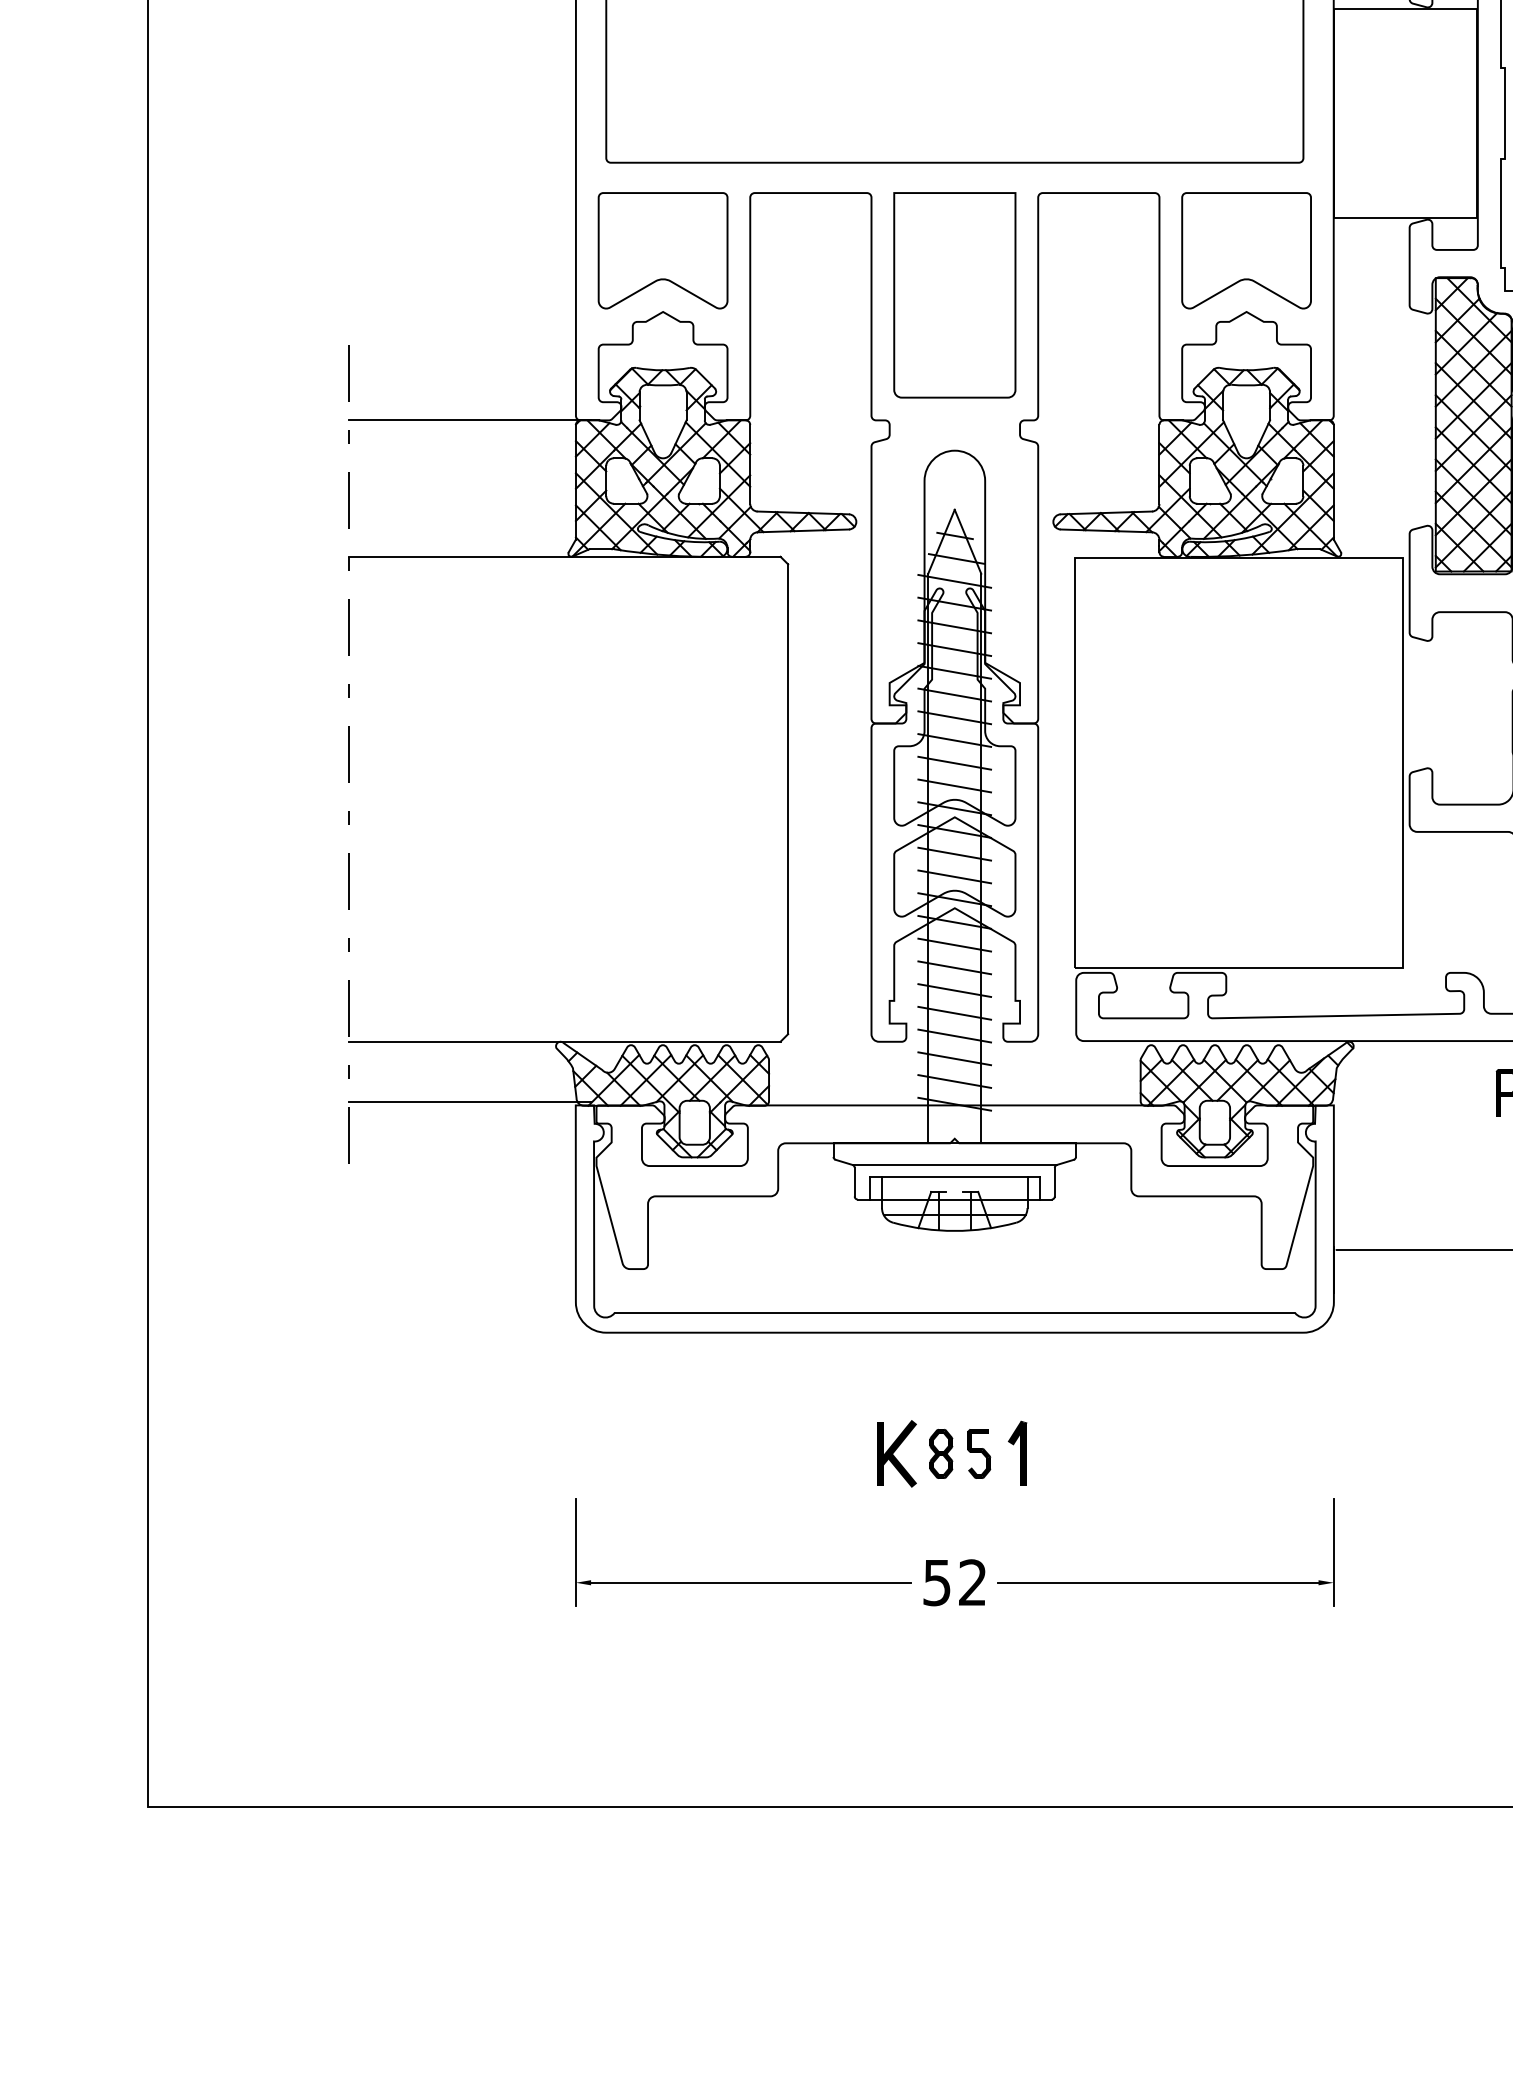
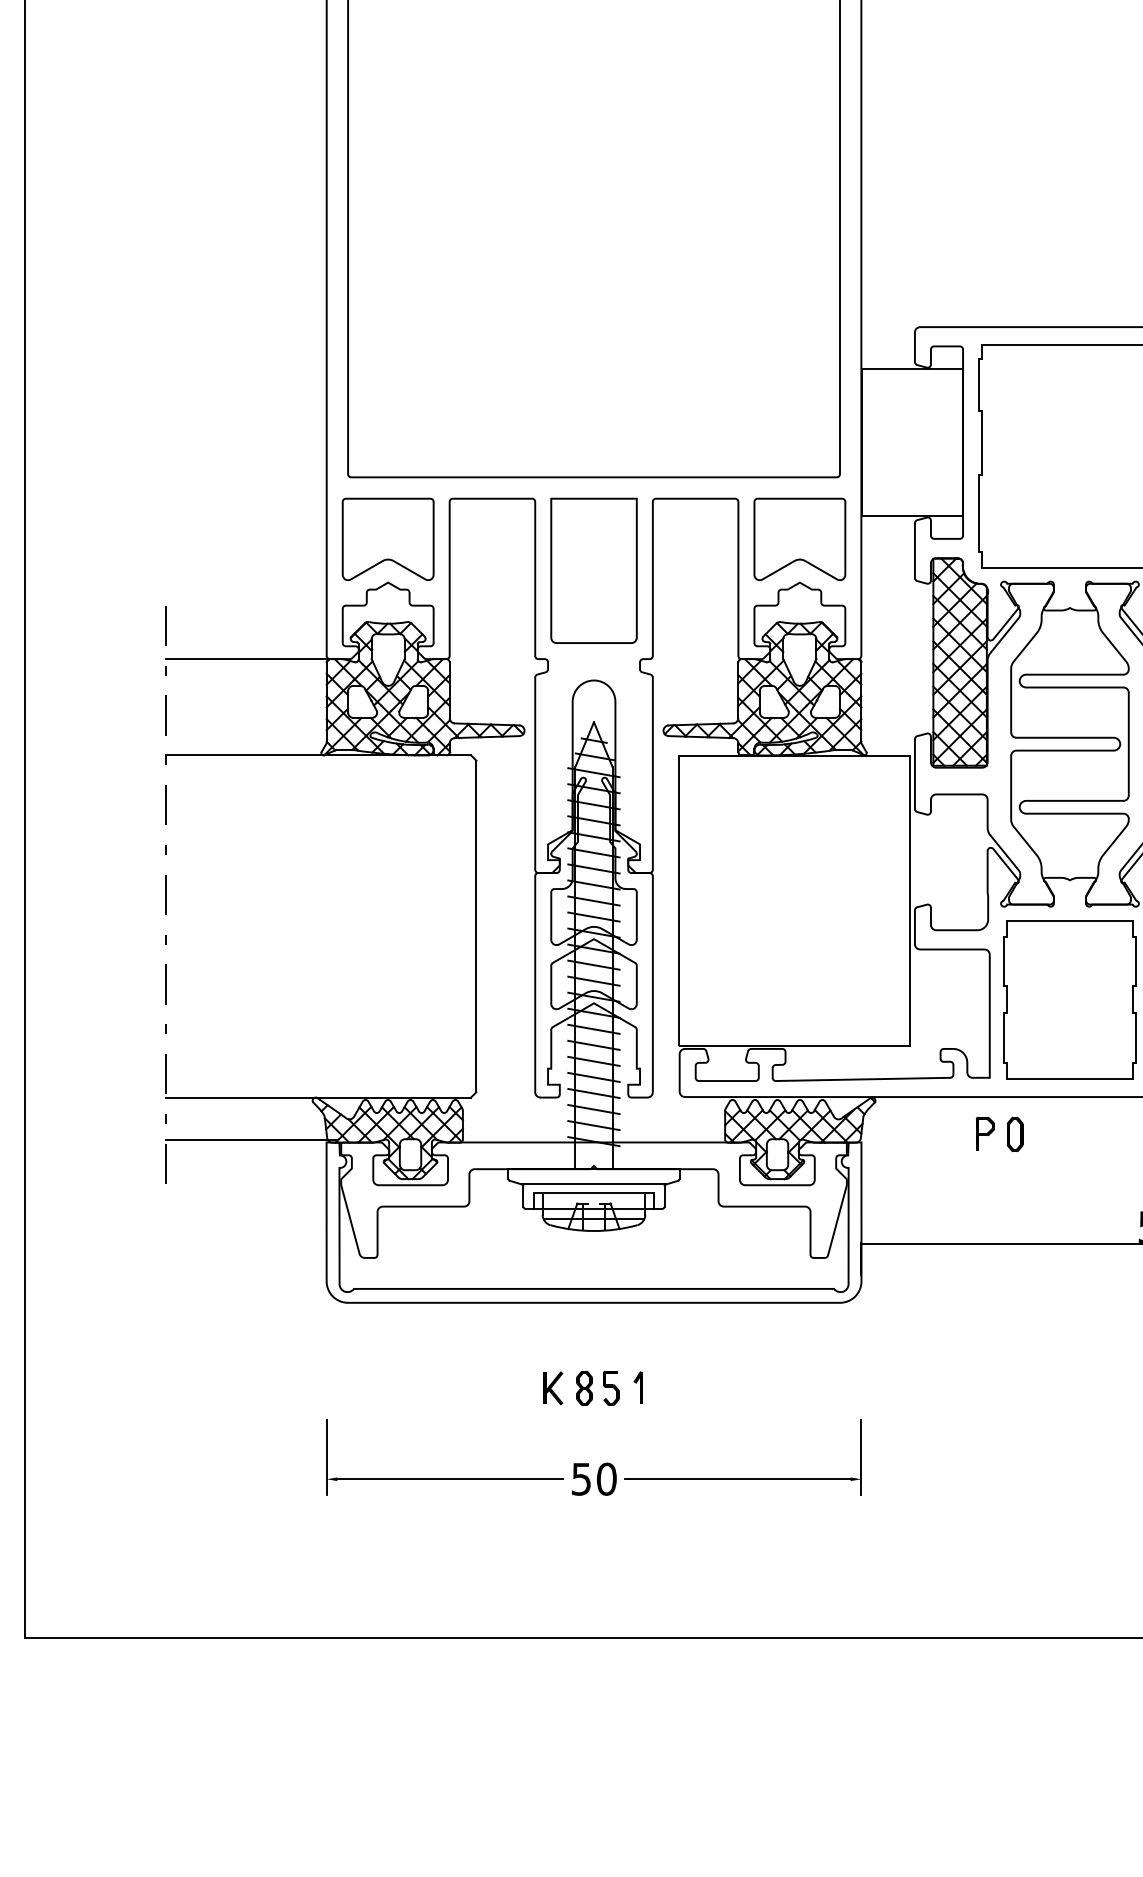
part: (1017, 1452) -> (638, 1387), size x0.71
part: (897, 1454) -> (553, 1388), size x0.71
text: (972, 1581) -> (606, 1478), 52 -> 50

